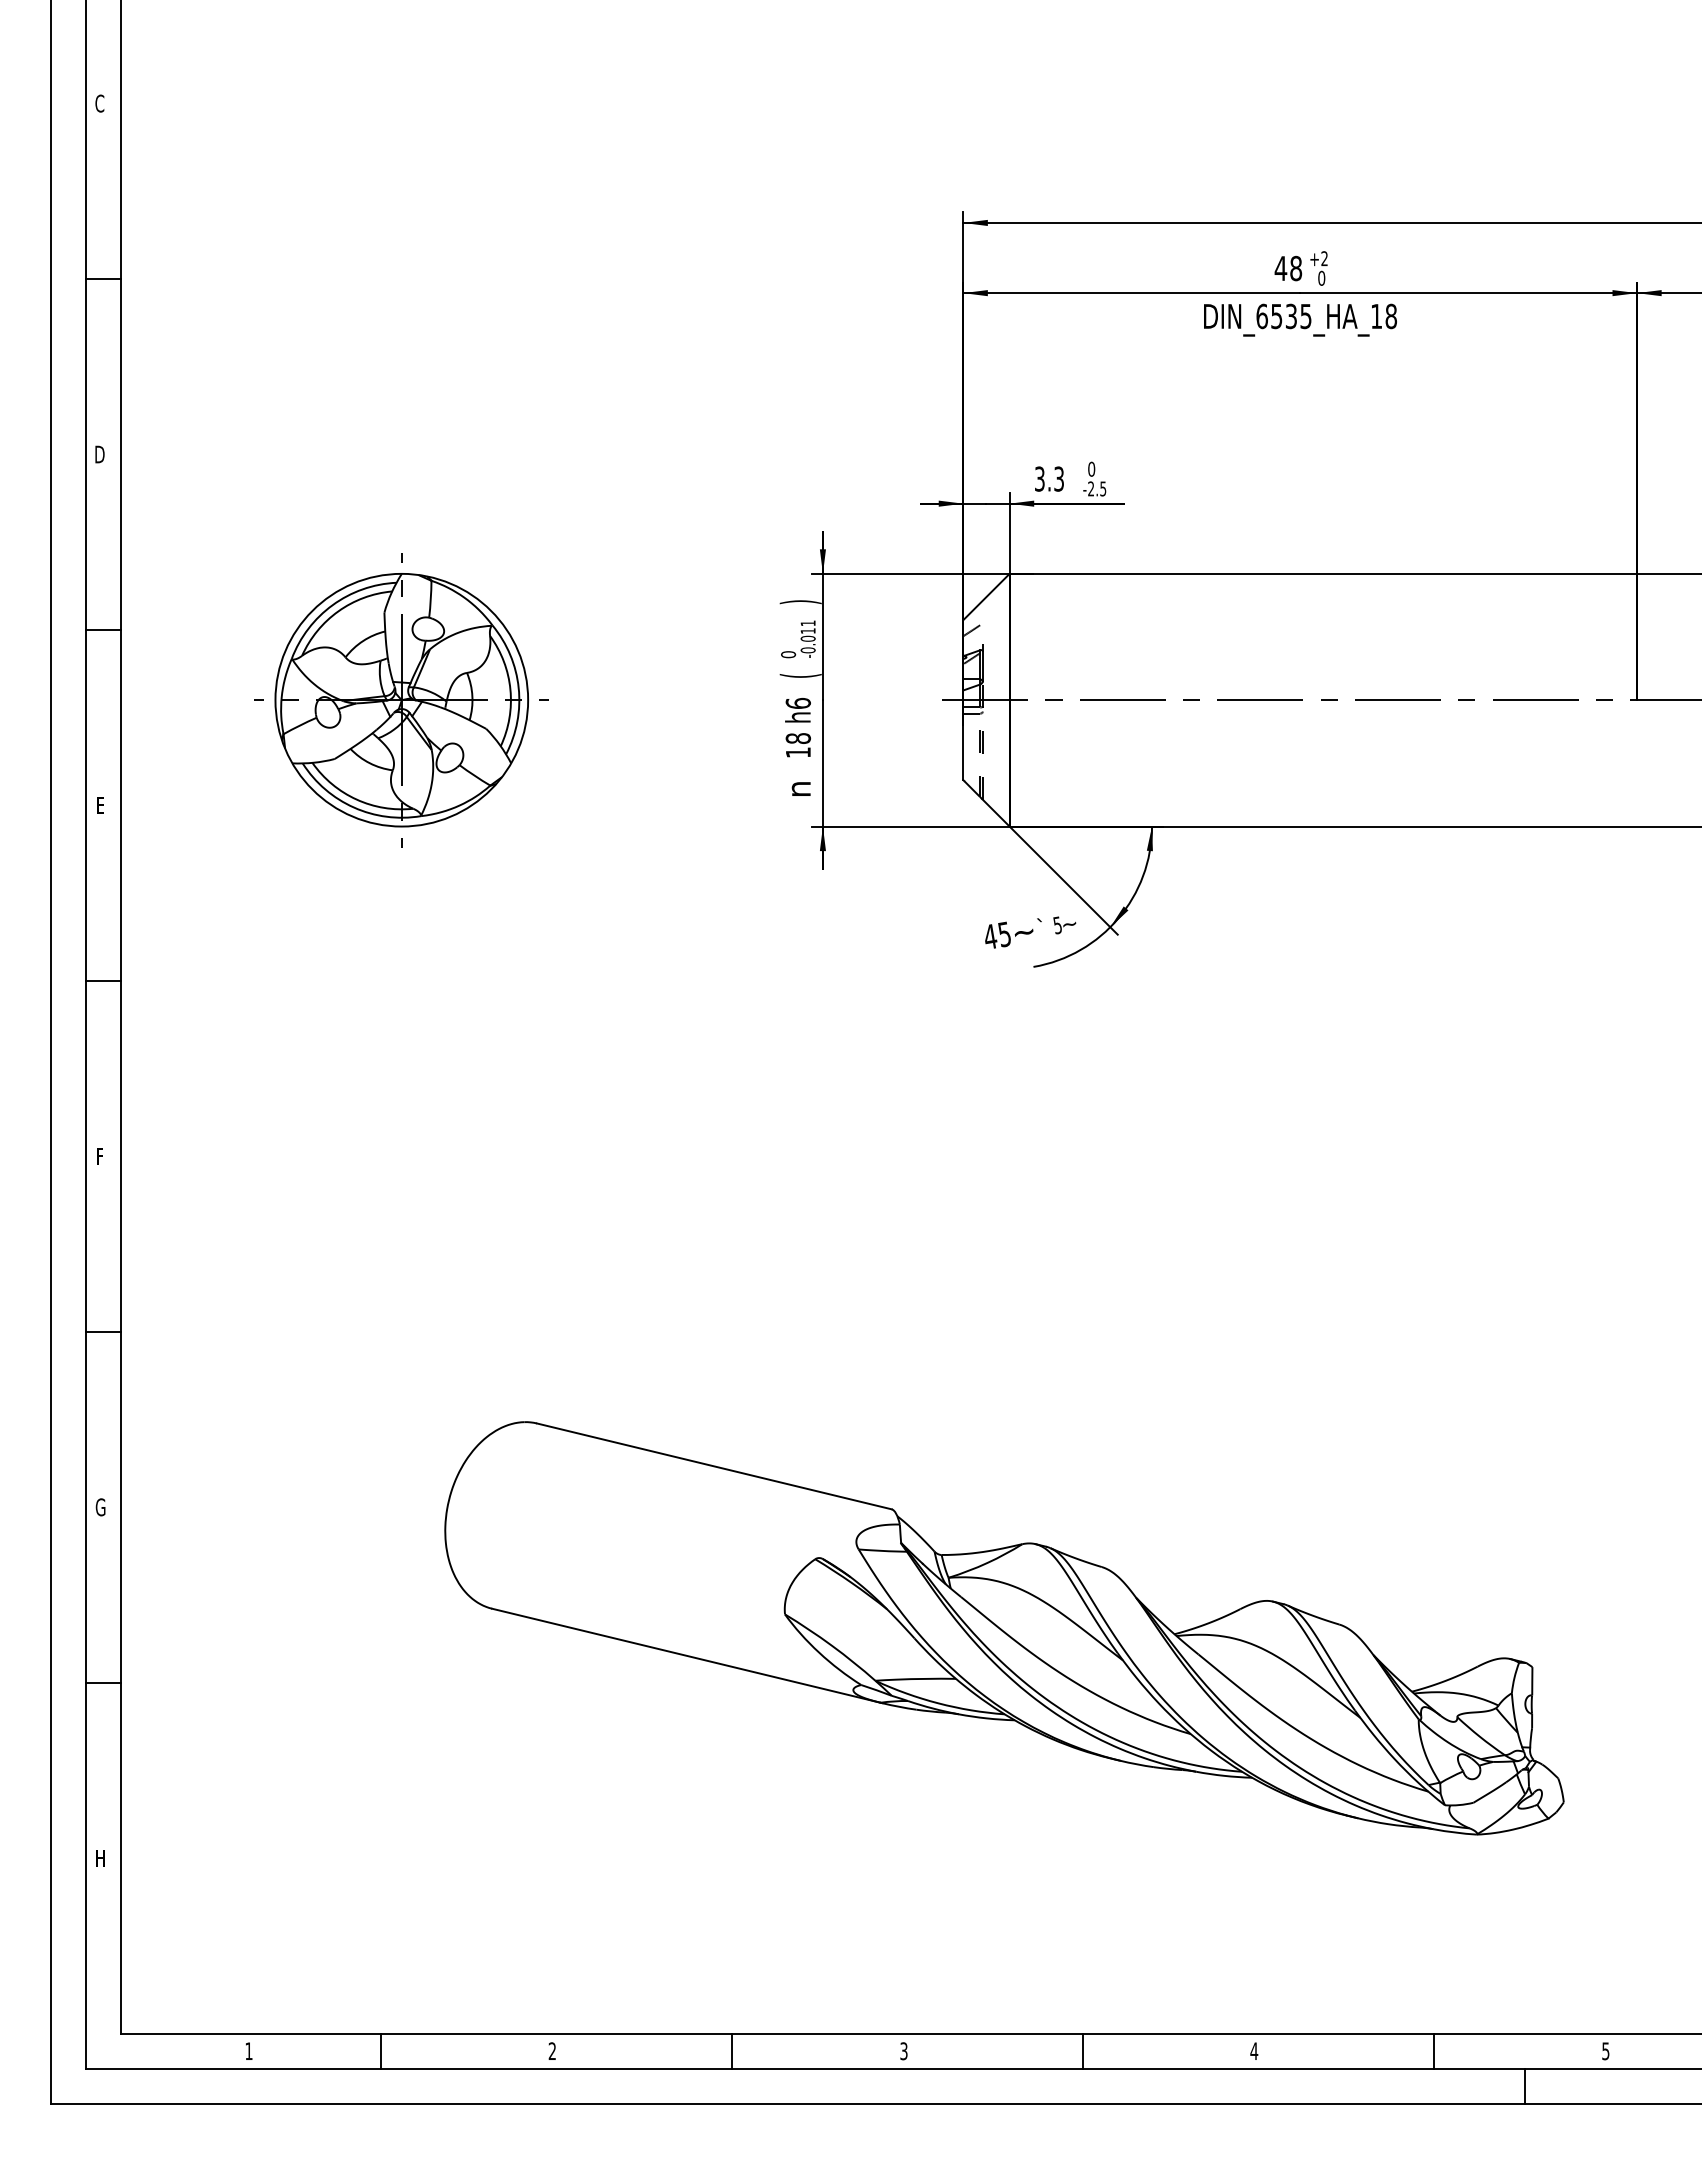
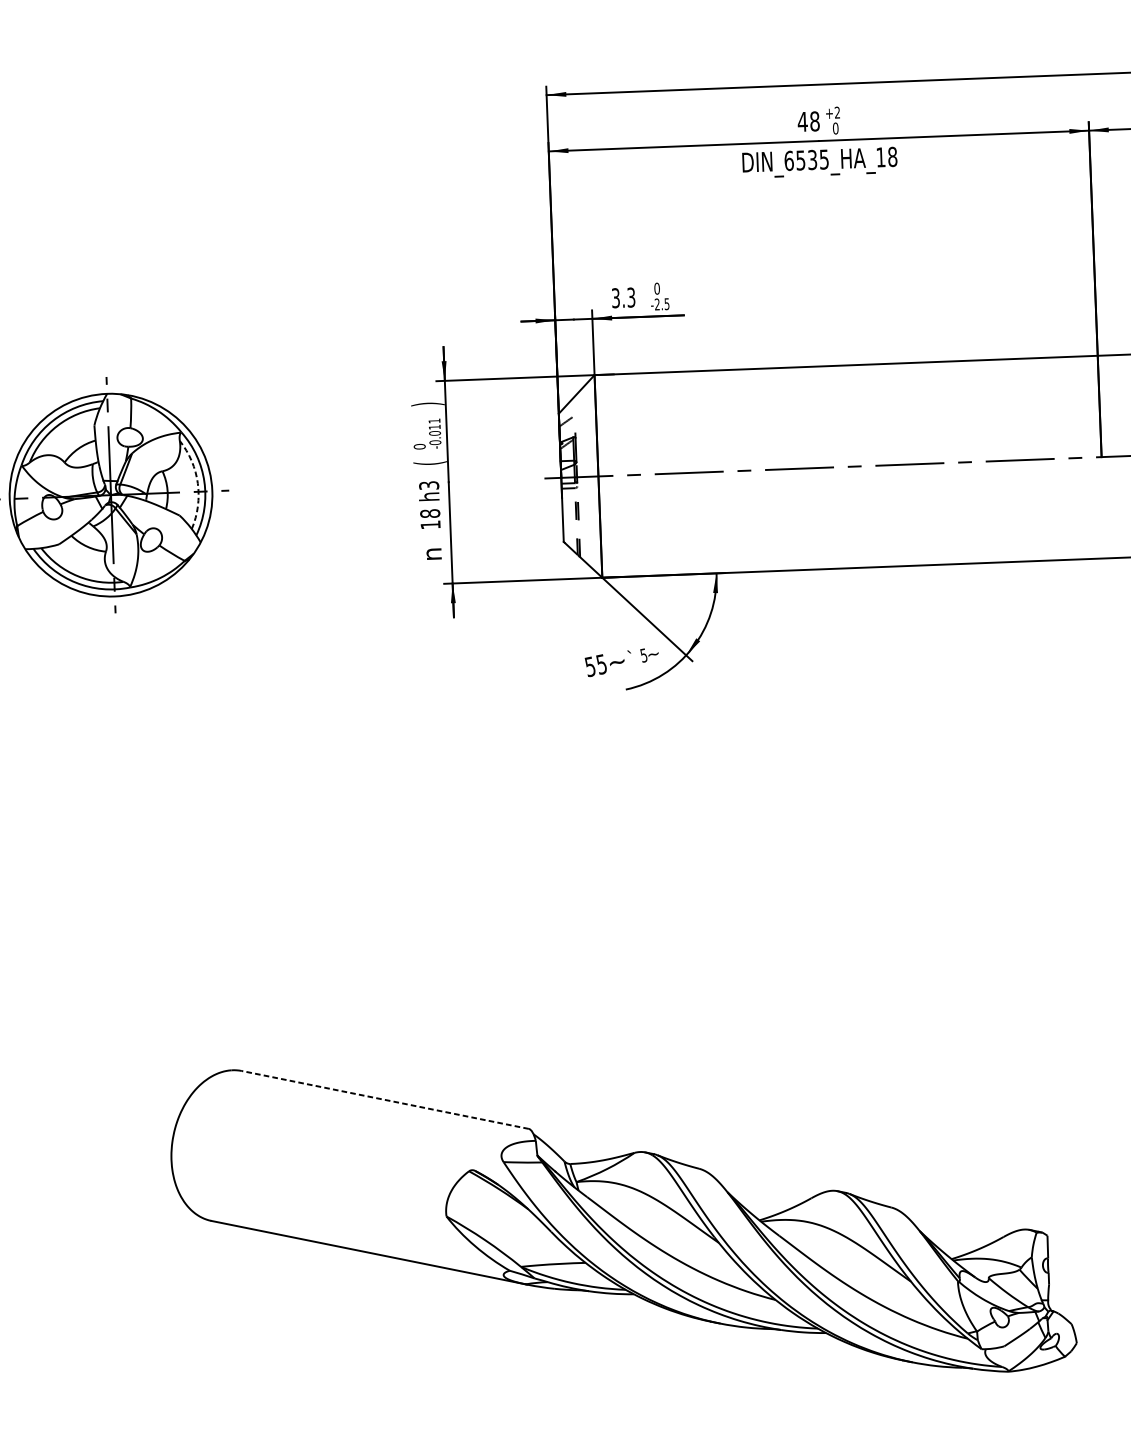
arc: (510, 689) -> (197, 483), solid -> dashed
text: (798, 702) -> (429, 484), h6 -> h3
text: (990, 936) -> (590, 666), 45 -> 55
line: (713, 1466) -> (384, 1100), solid -> dashed

